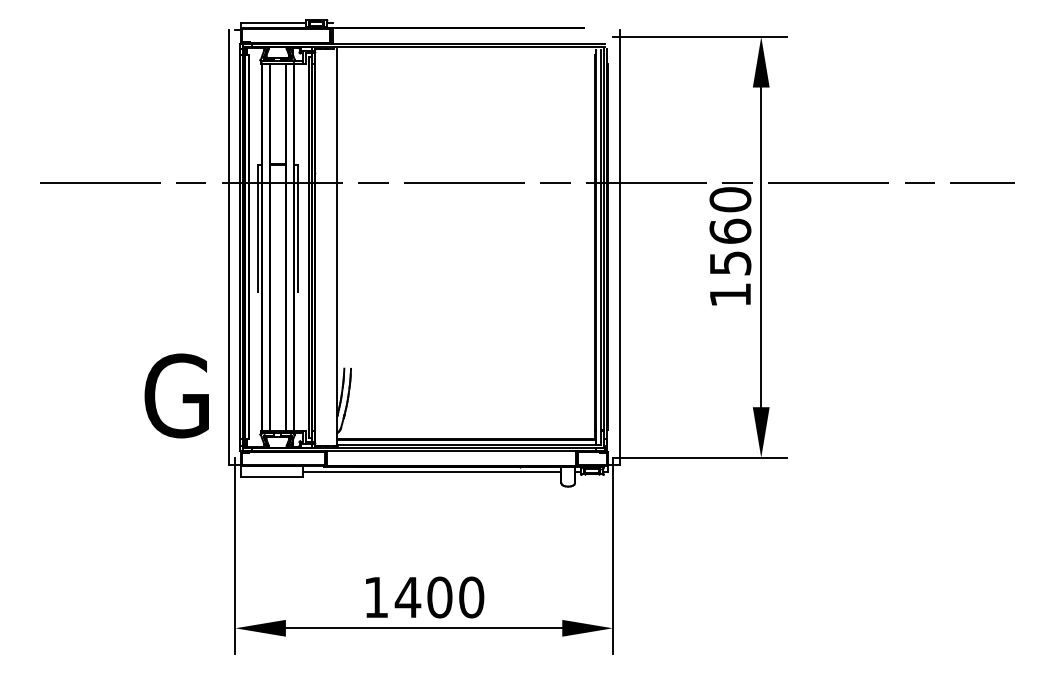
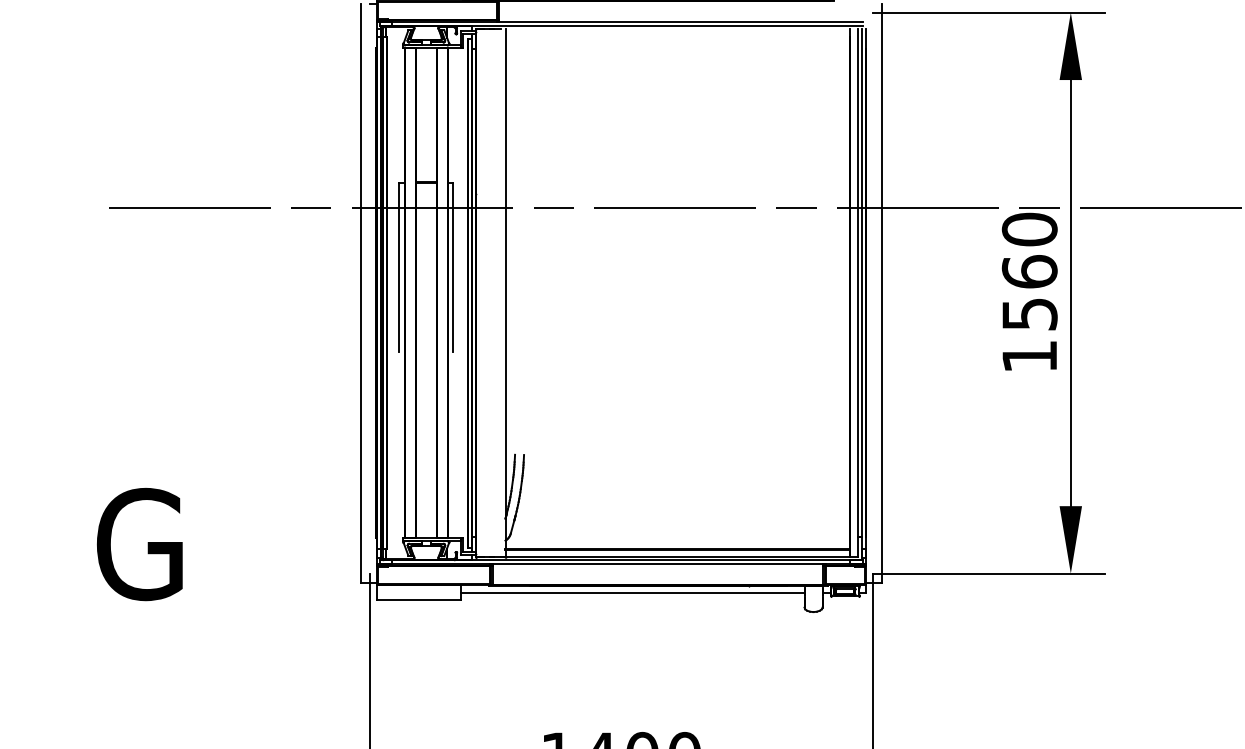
part: (176, 395) -> (139, 543), moved

